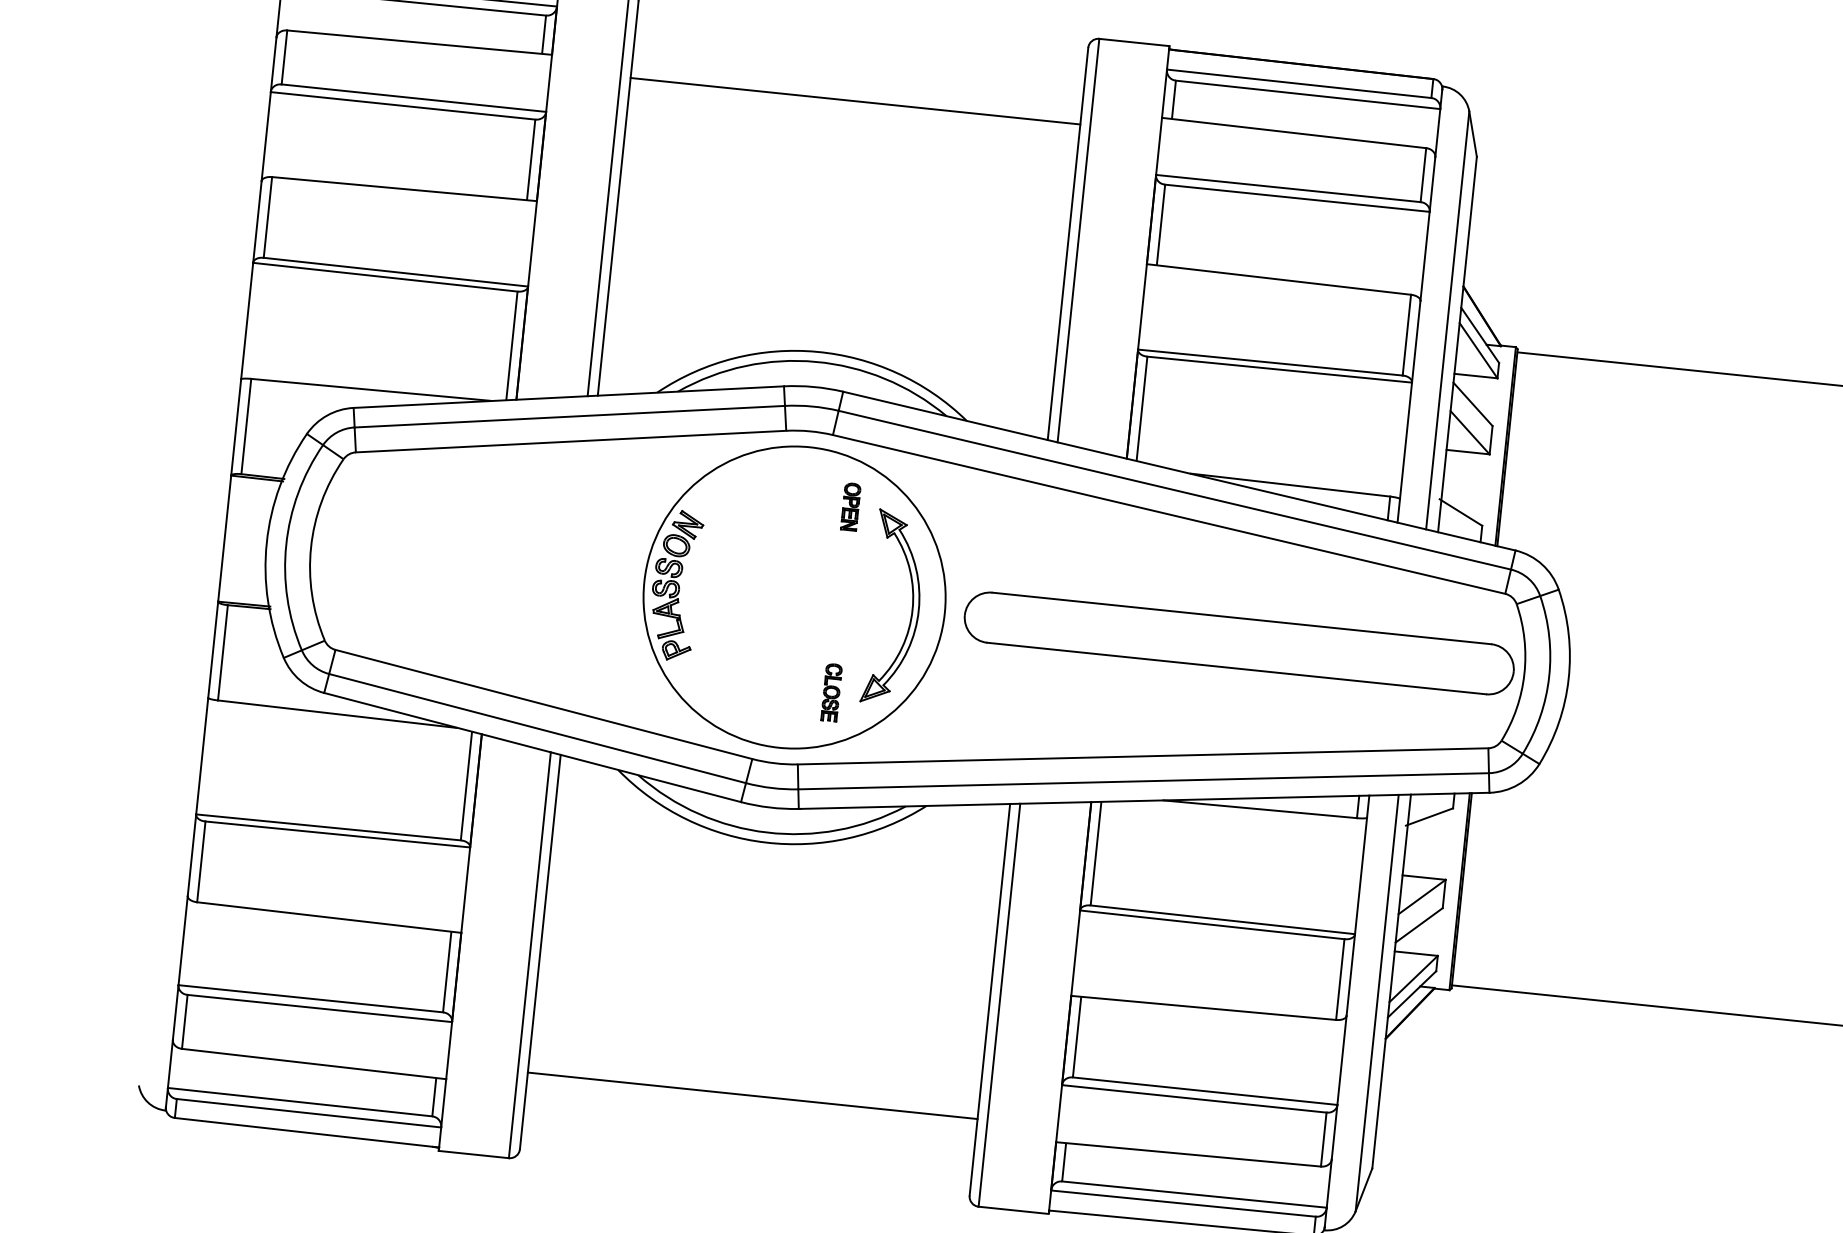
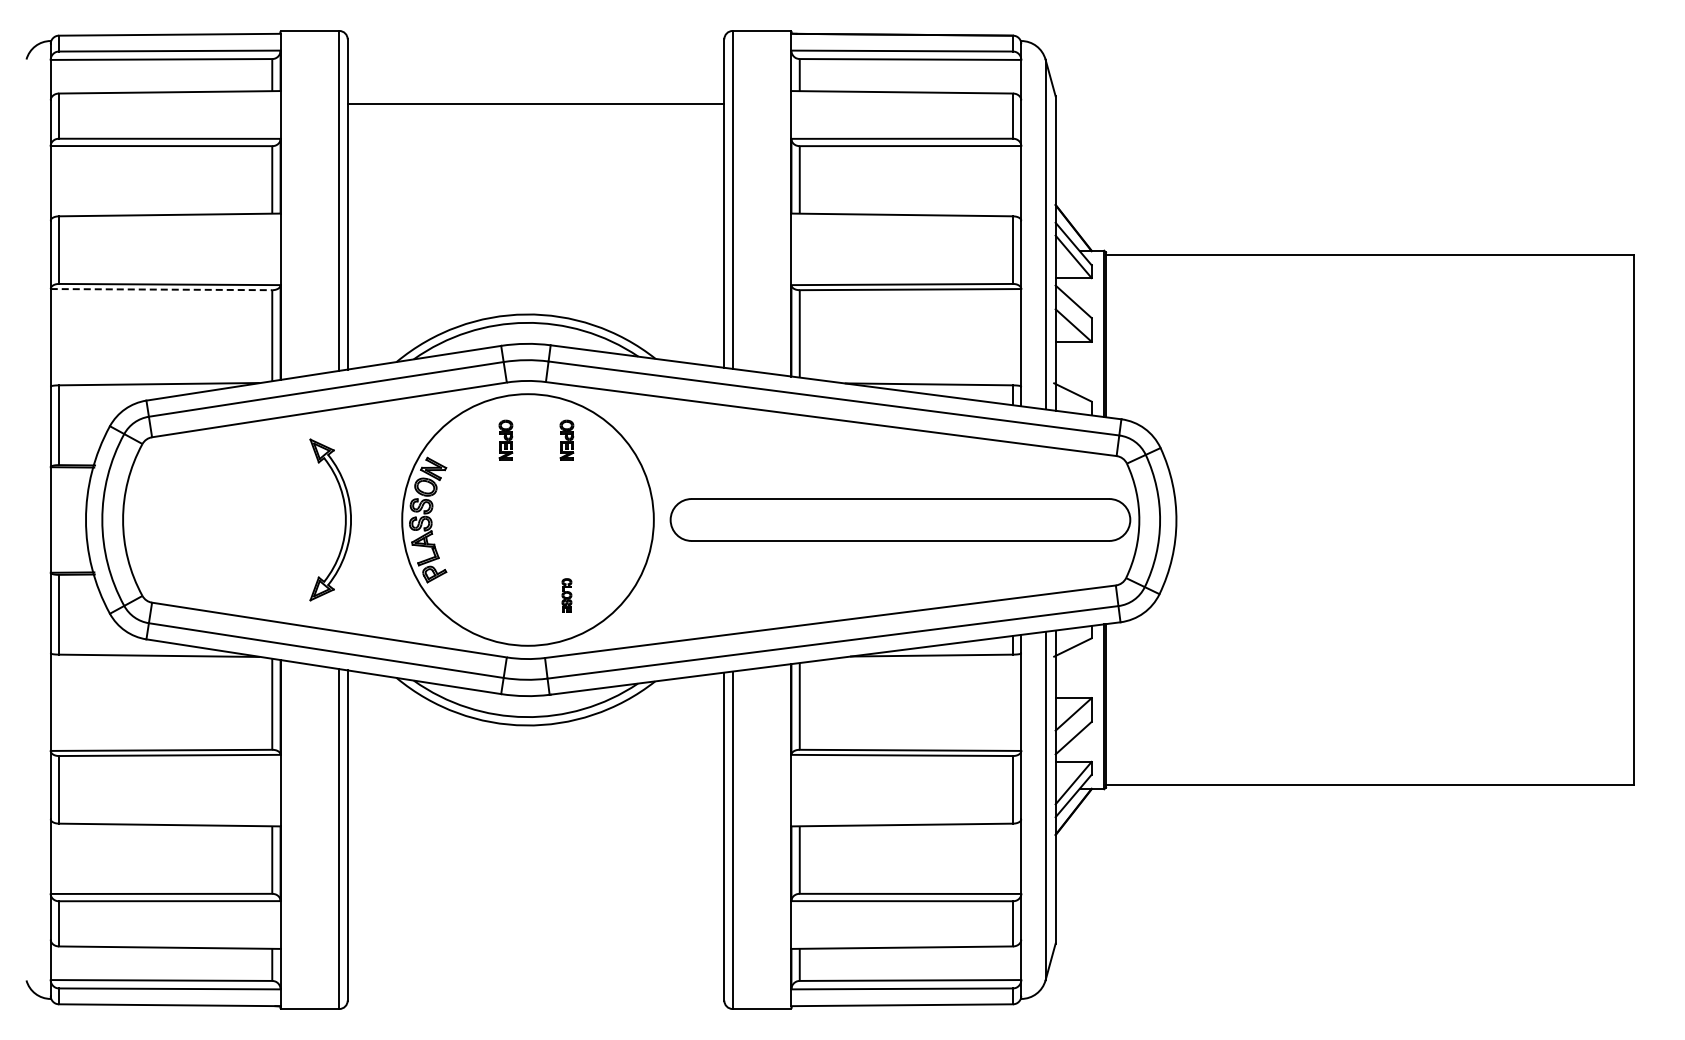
line: (385, 277) -> (161, 289), solid -> dashed
part: (777, 498) -> (505, 439), added
part: (911, 604) -> (344, 515), moved
part: (831, 692) -> (566, 595), size x0.7
line: (752, 1095) -> (535, 936), removed

